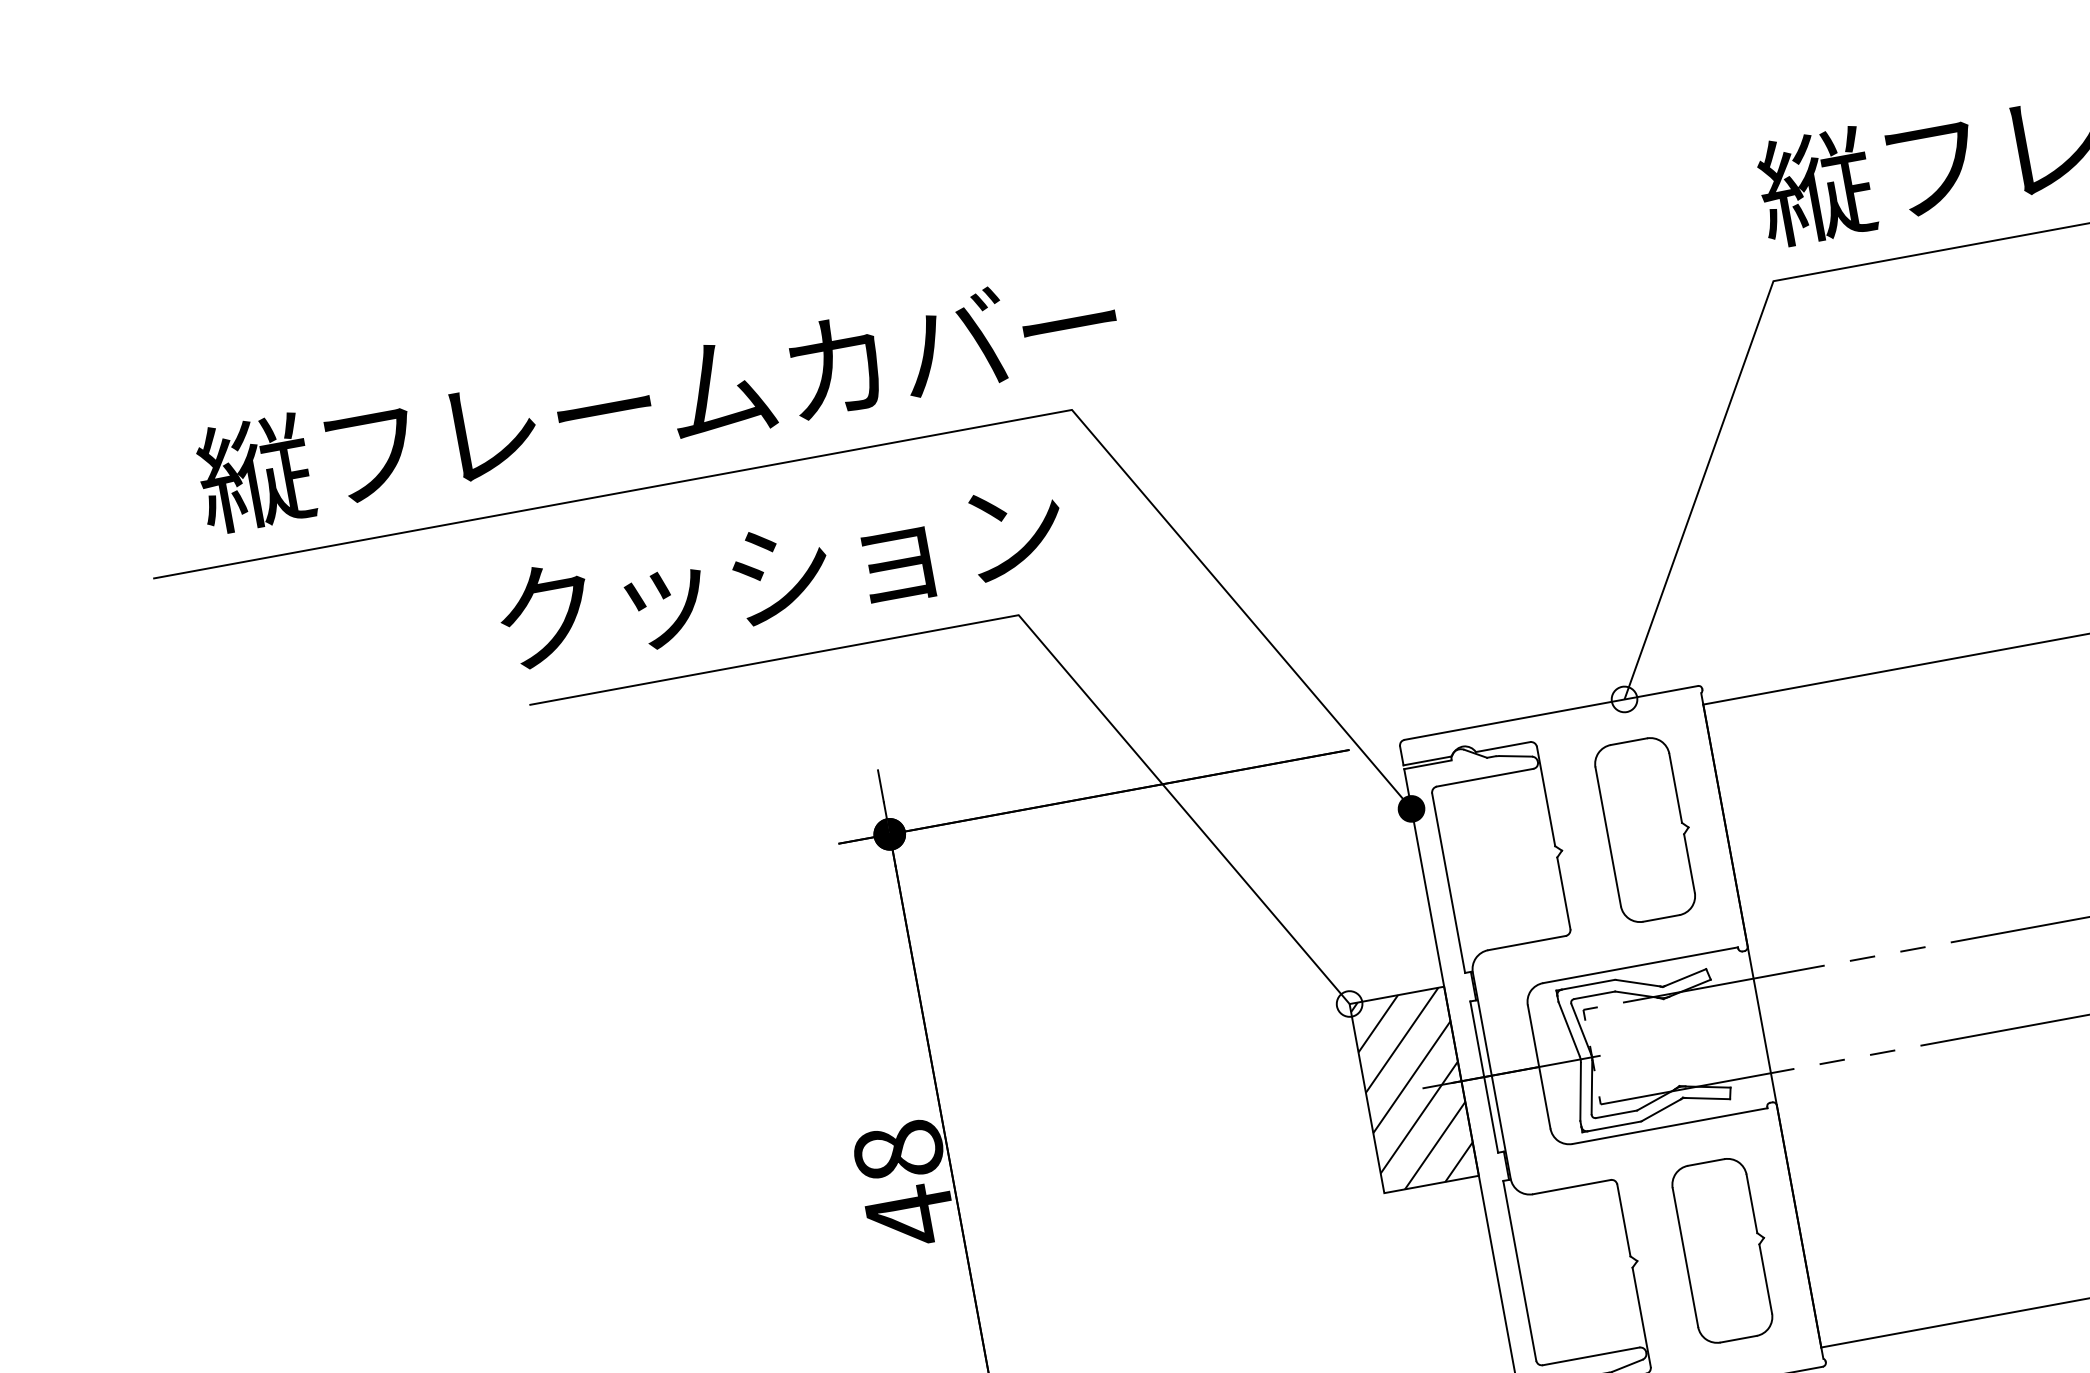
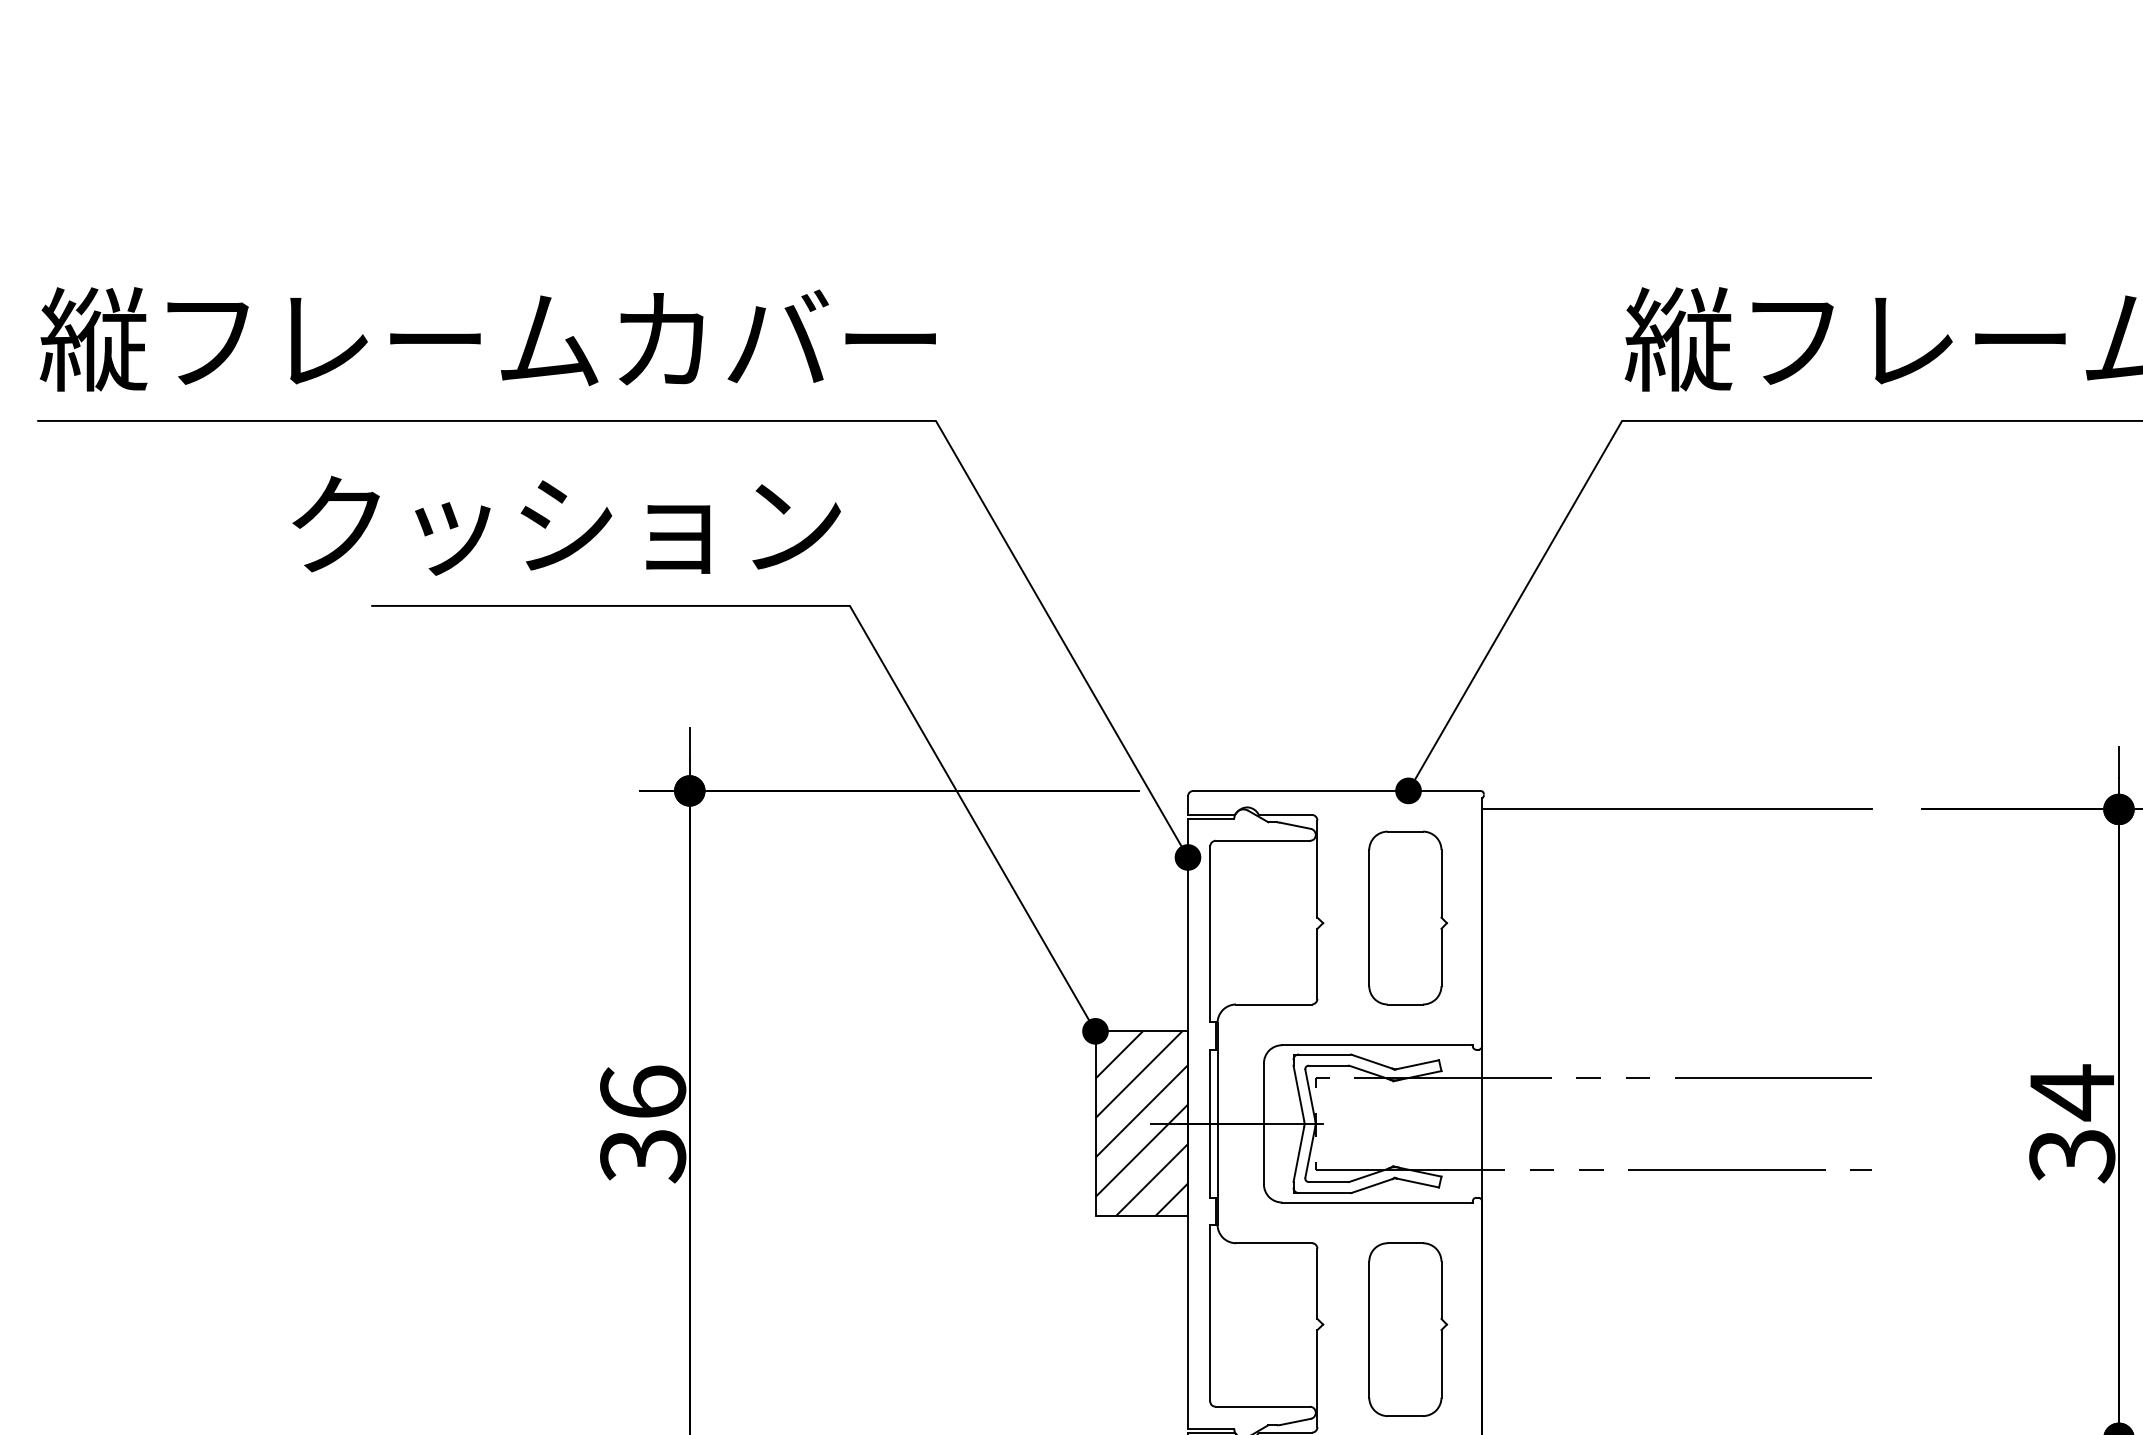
text: (657, 399) -> (487, 339), moved
text: (781, 573) -> (566, 525), moved
fill: (1624, 699) -> (1408, 790), added
fill: (1349, 1004) -> (1095, 1031), added
text: (905, 1184) -> (643, 1124), 48 -> 36

